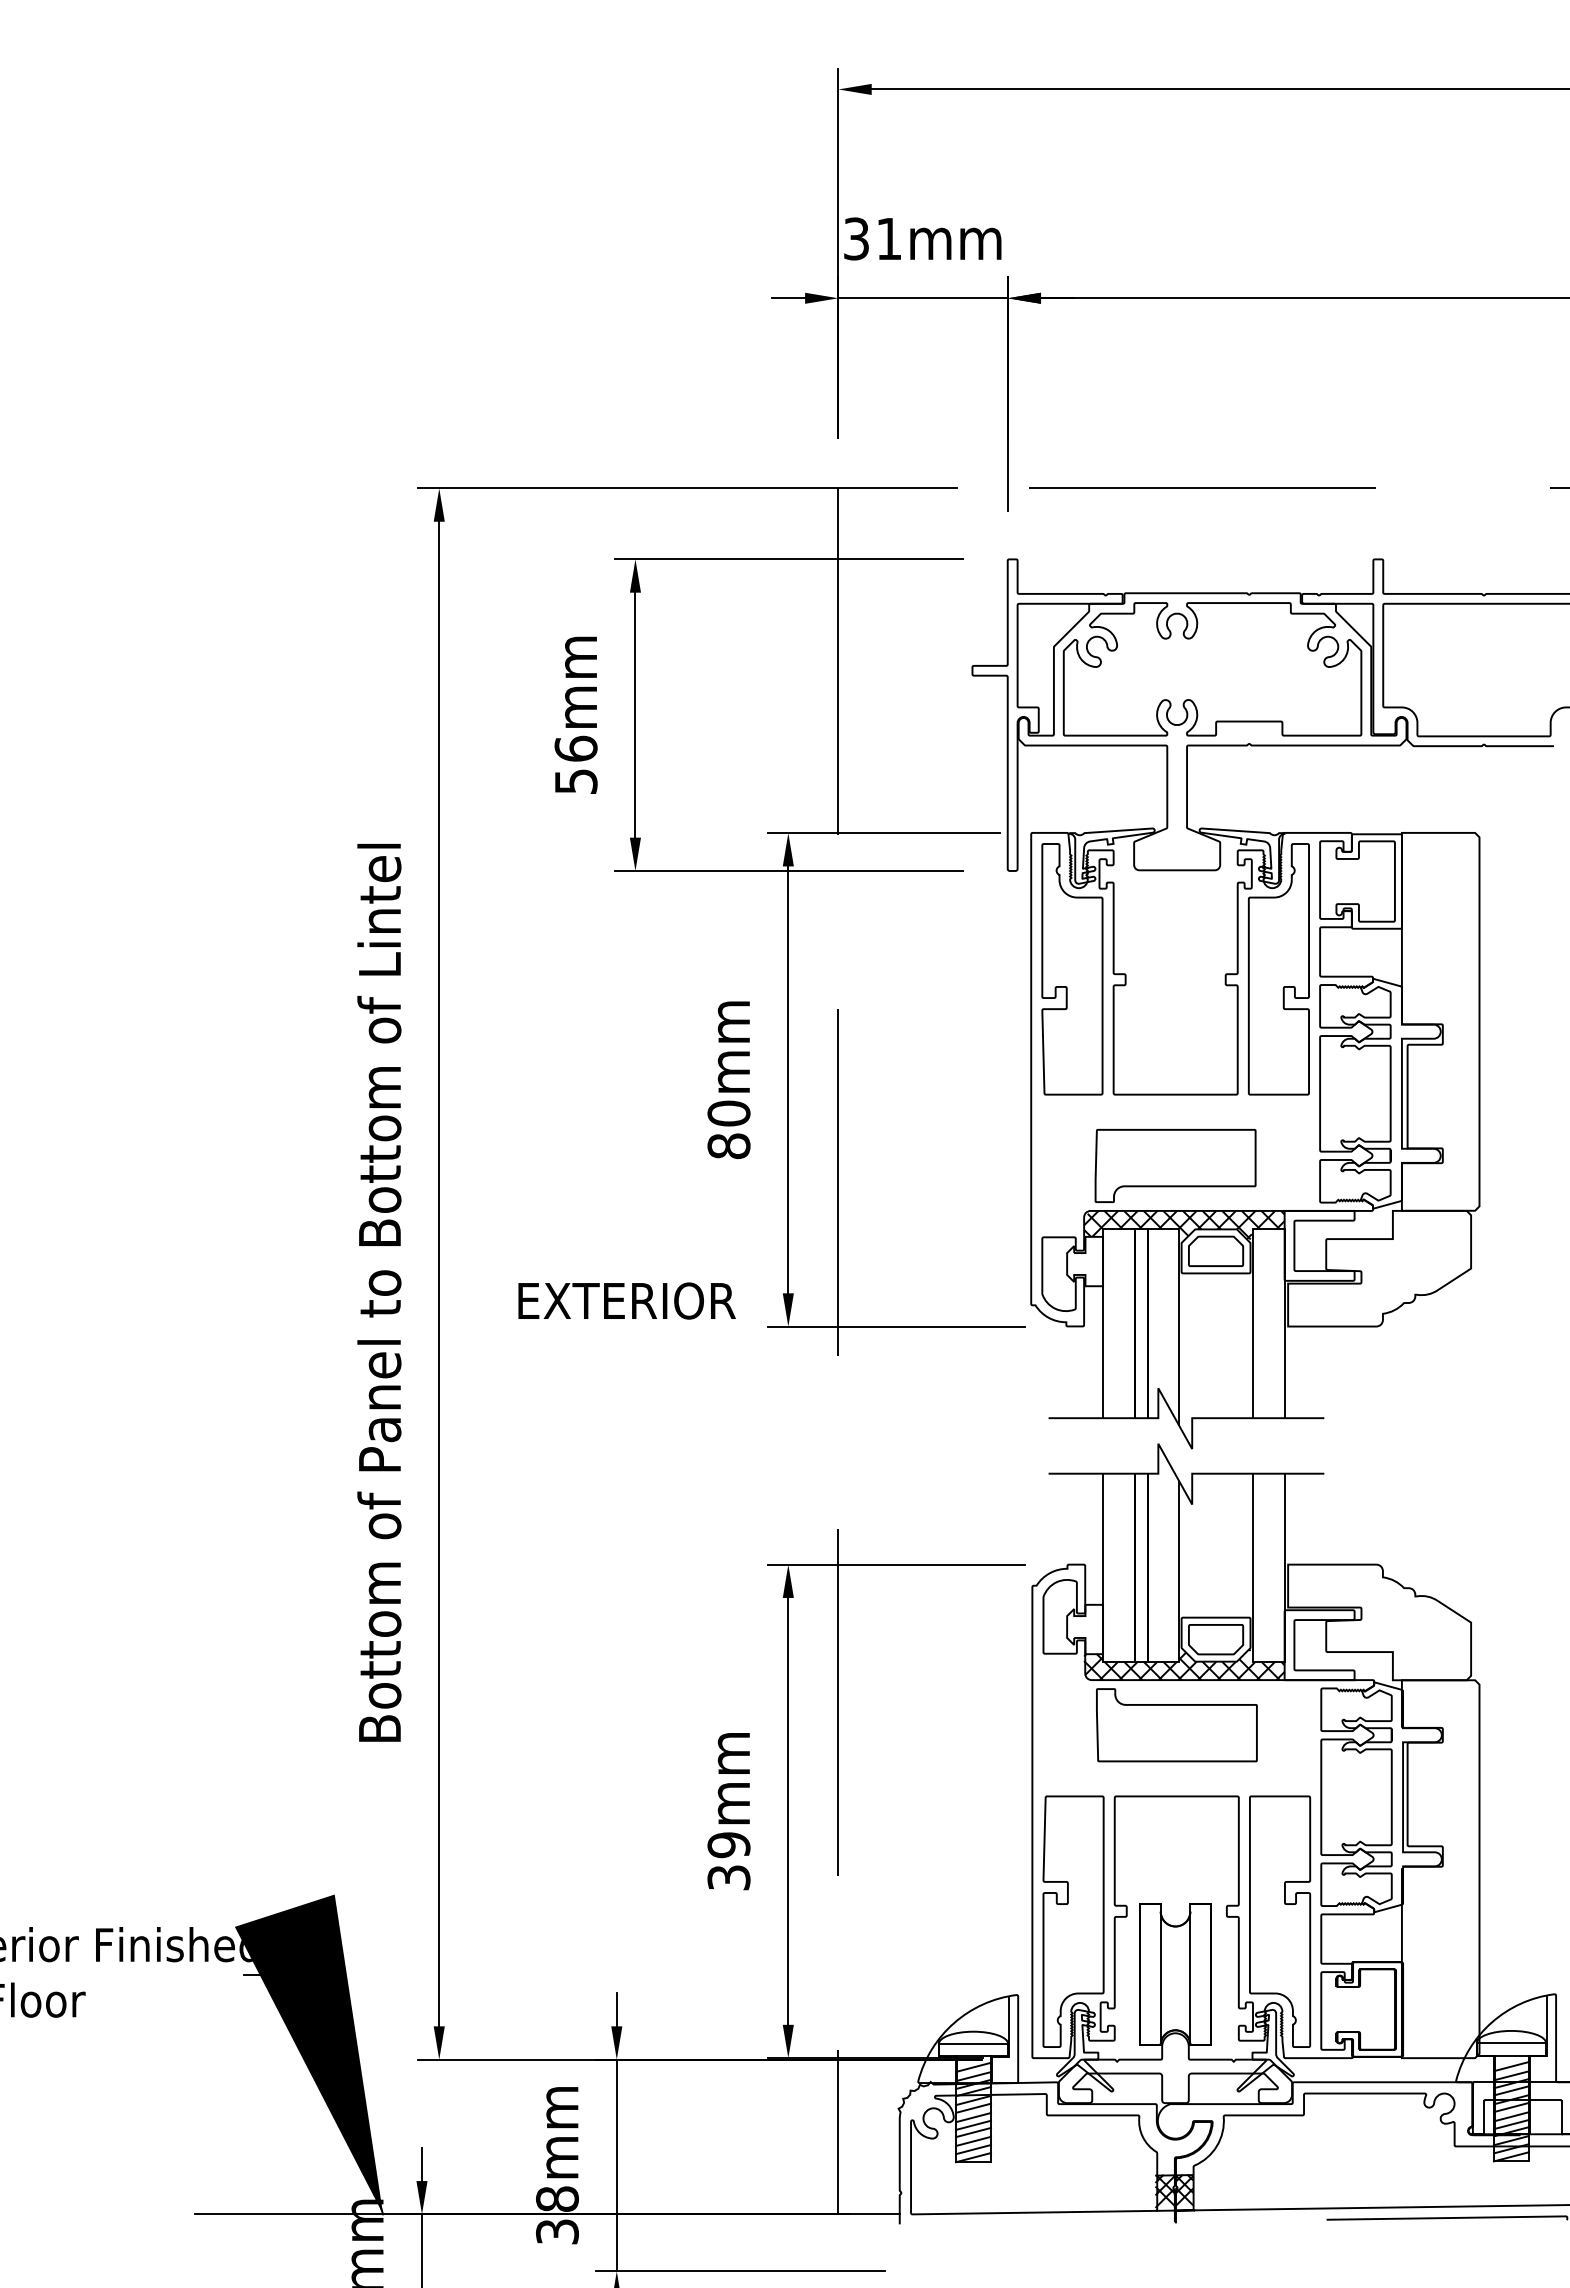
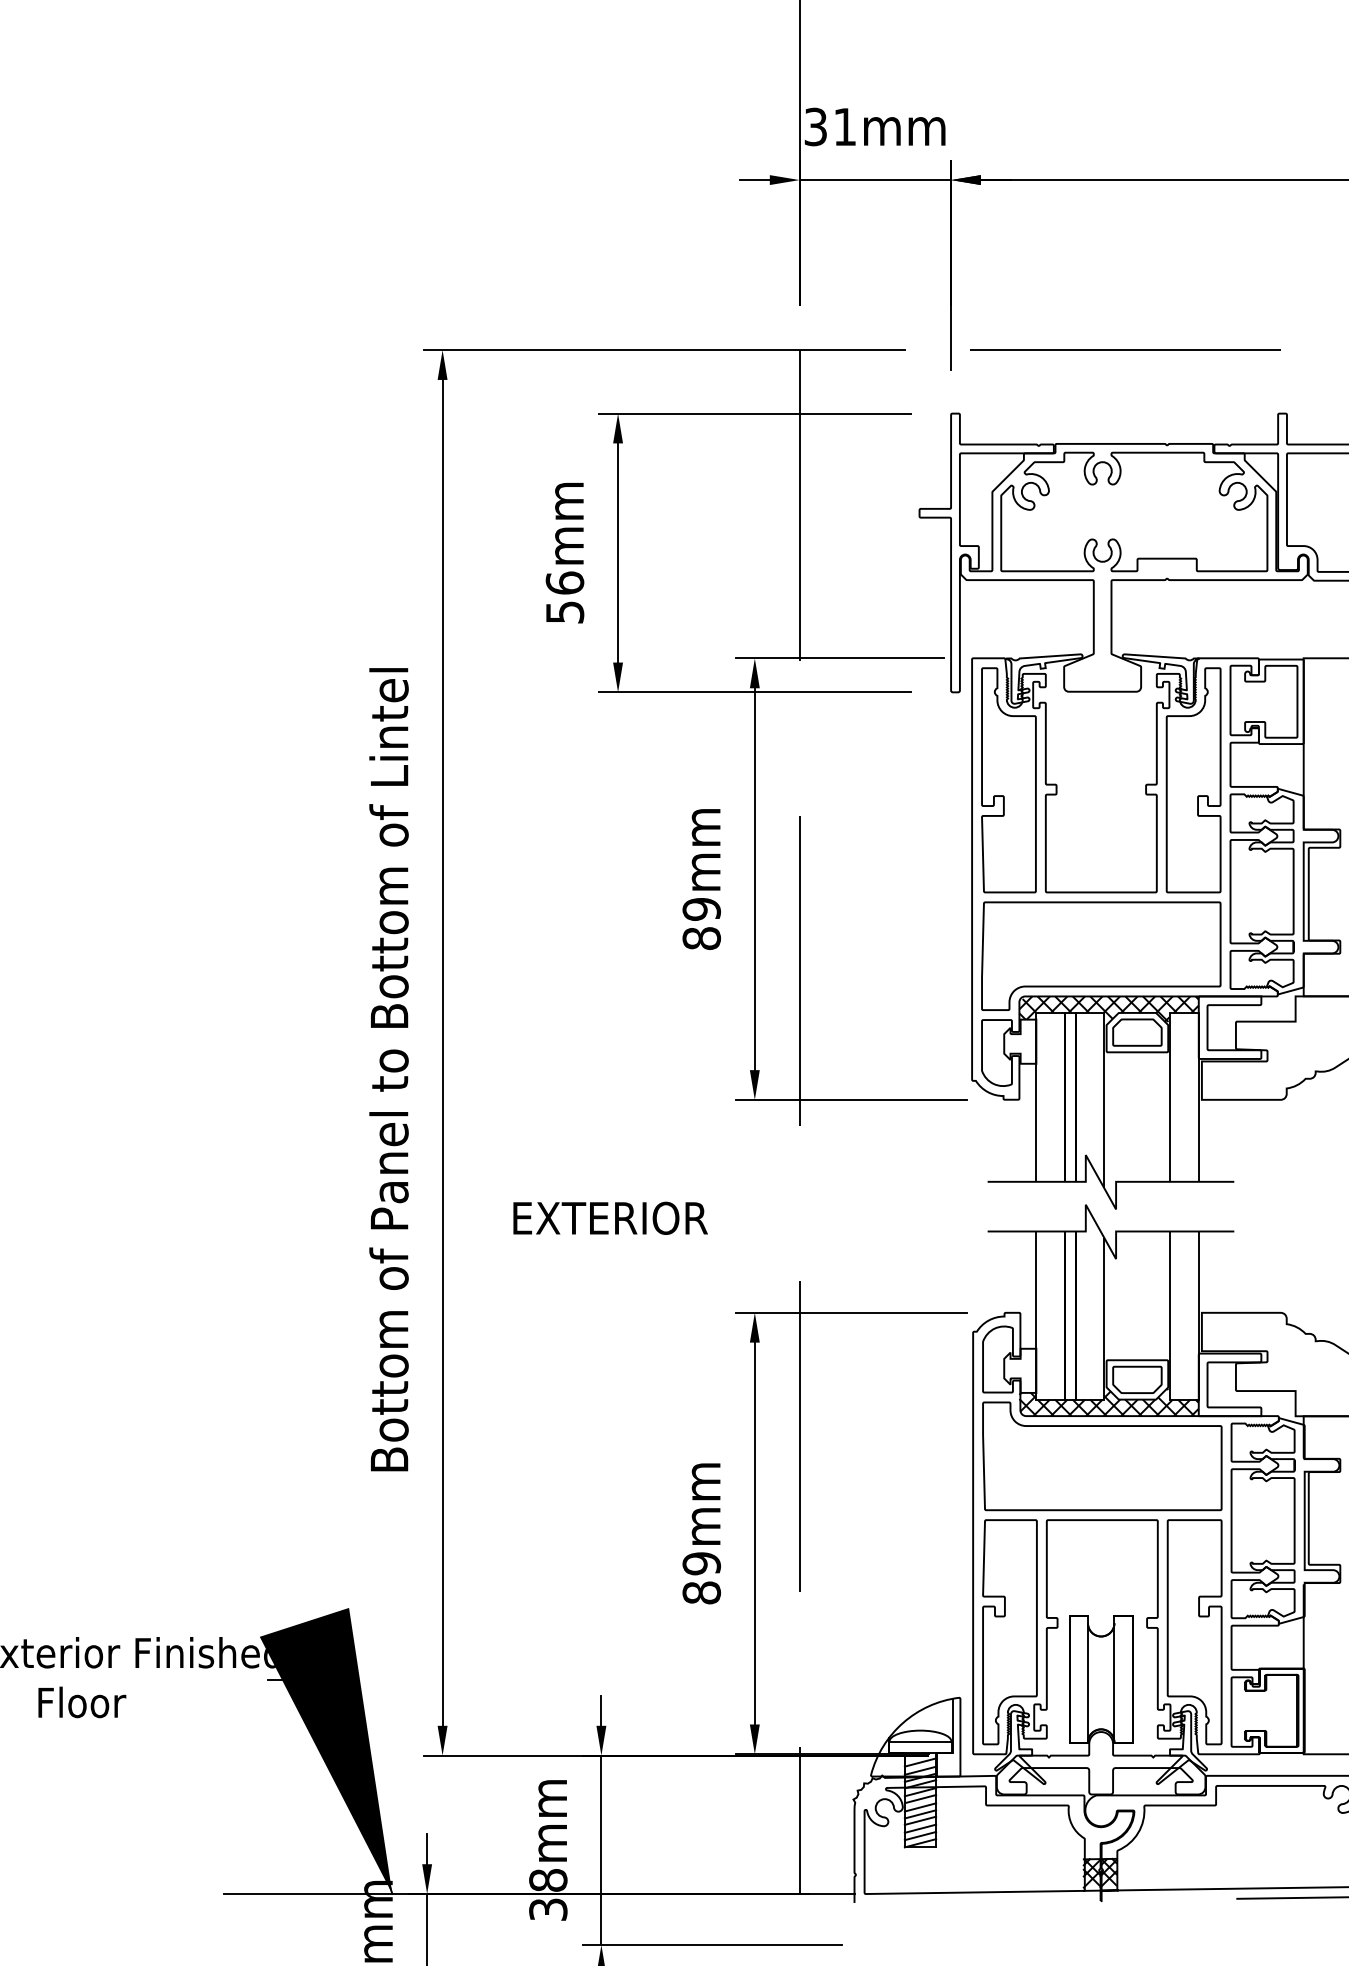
text: (728, 1113) -> (701, 909), 80mm -> 89mm
part: (1175, 1165) -> (1101, 955), size x1.67
text: (626, 1300) -> (610, 1217), moved
part: (1176, 1725) -> (1102, 1456), size x1.67
text: (728, 1877) -> (701, 1592), 39mm -> 89mm

